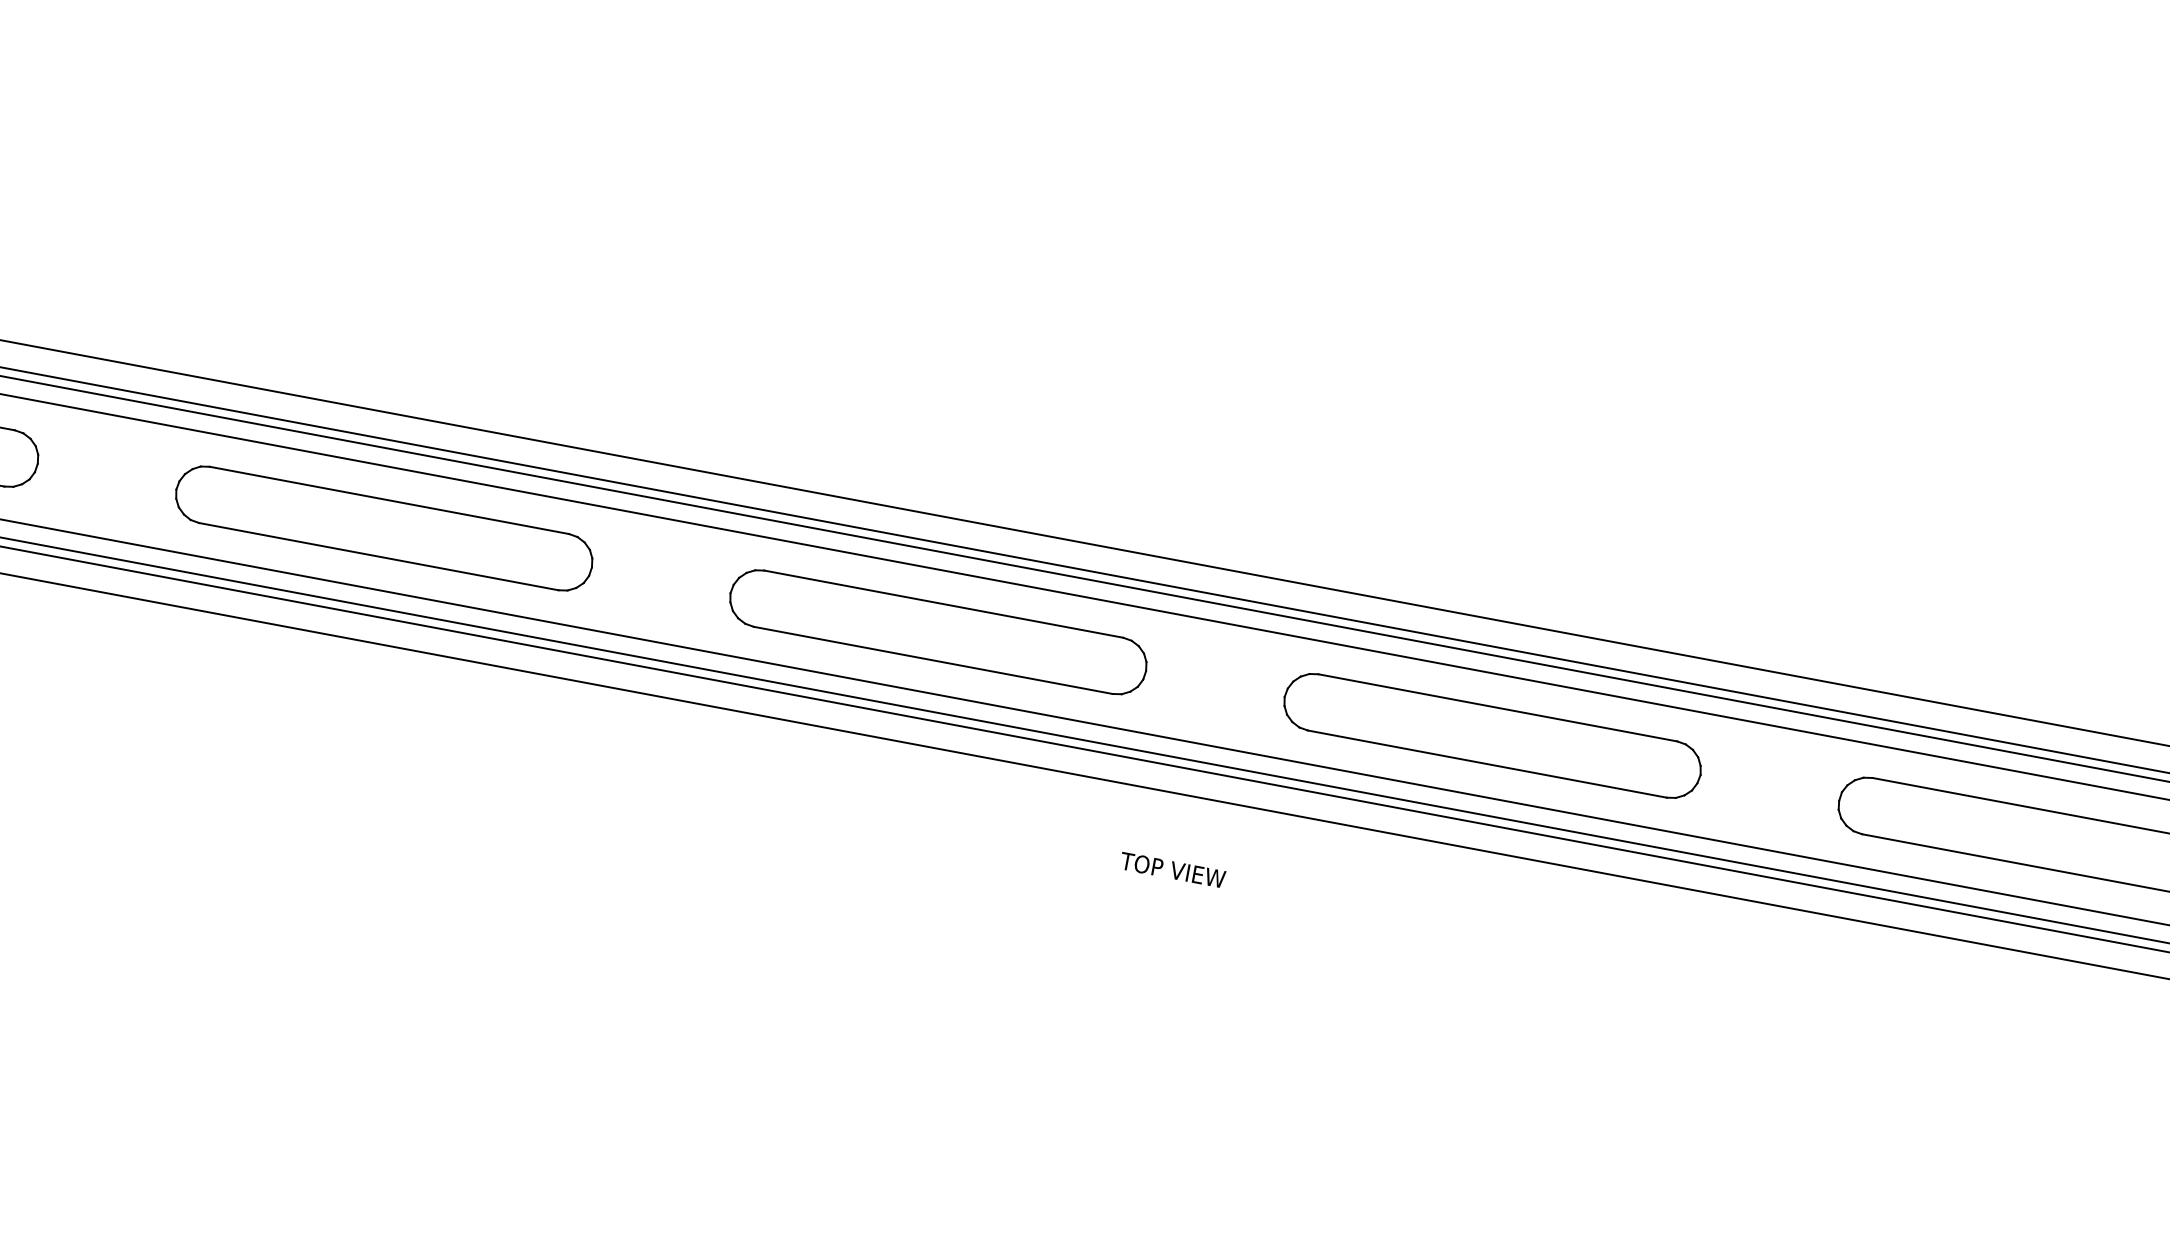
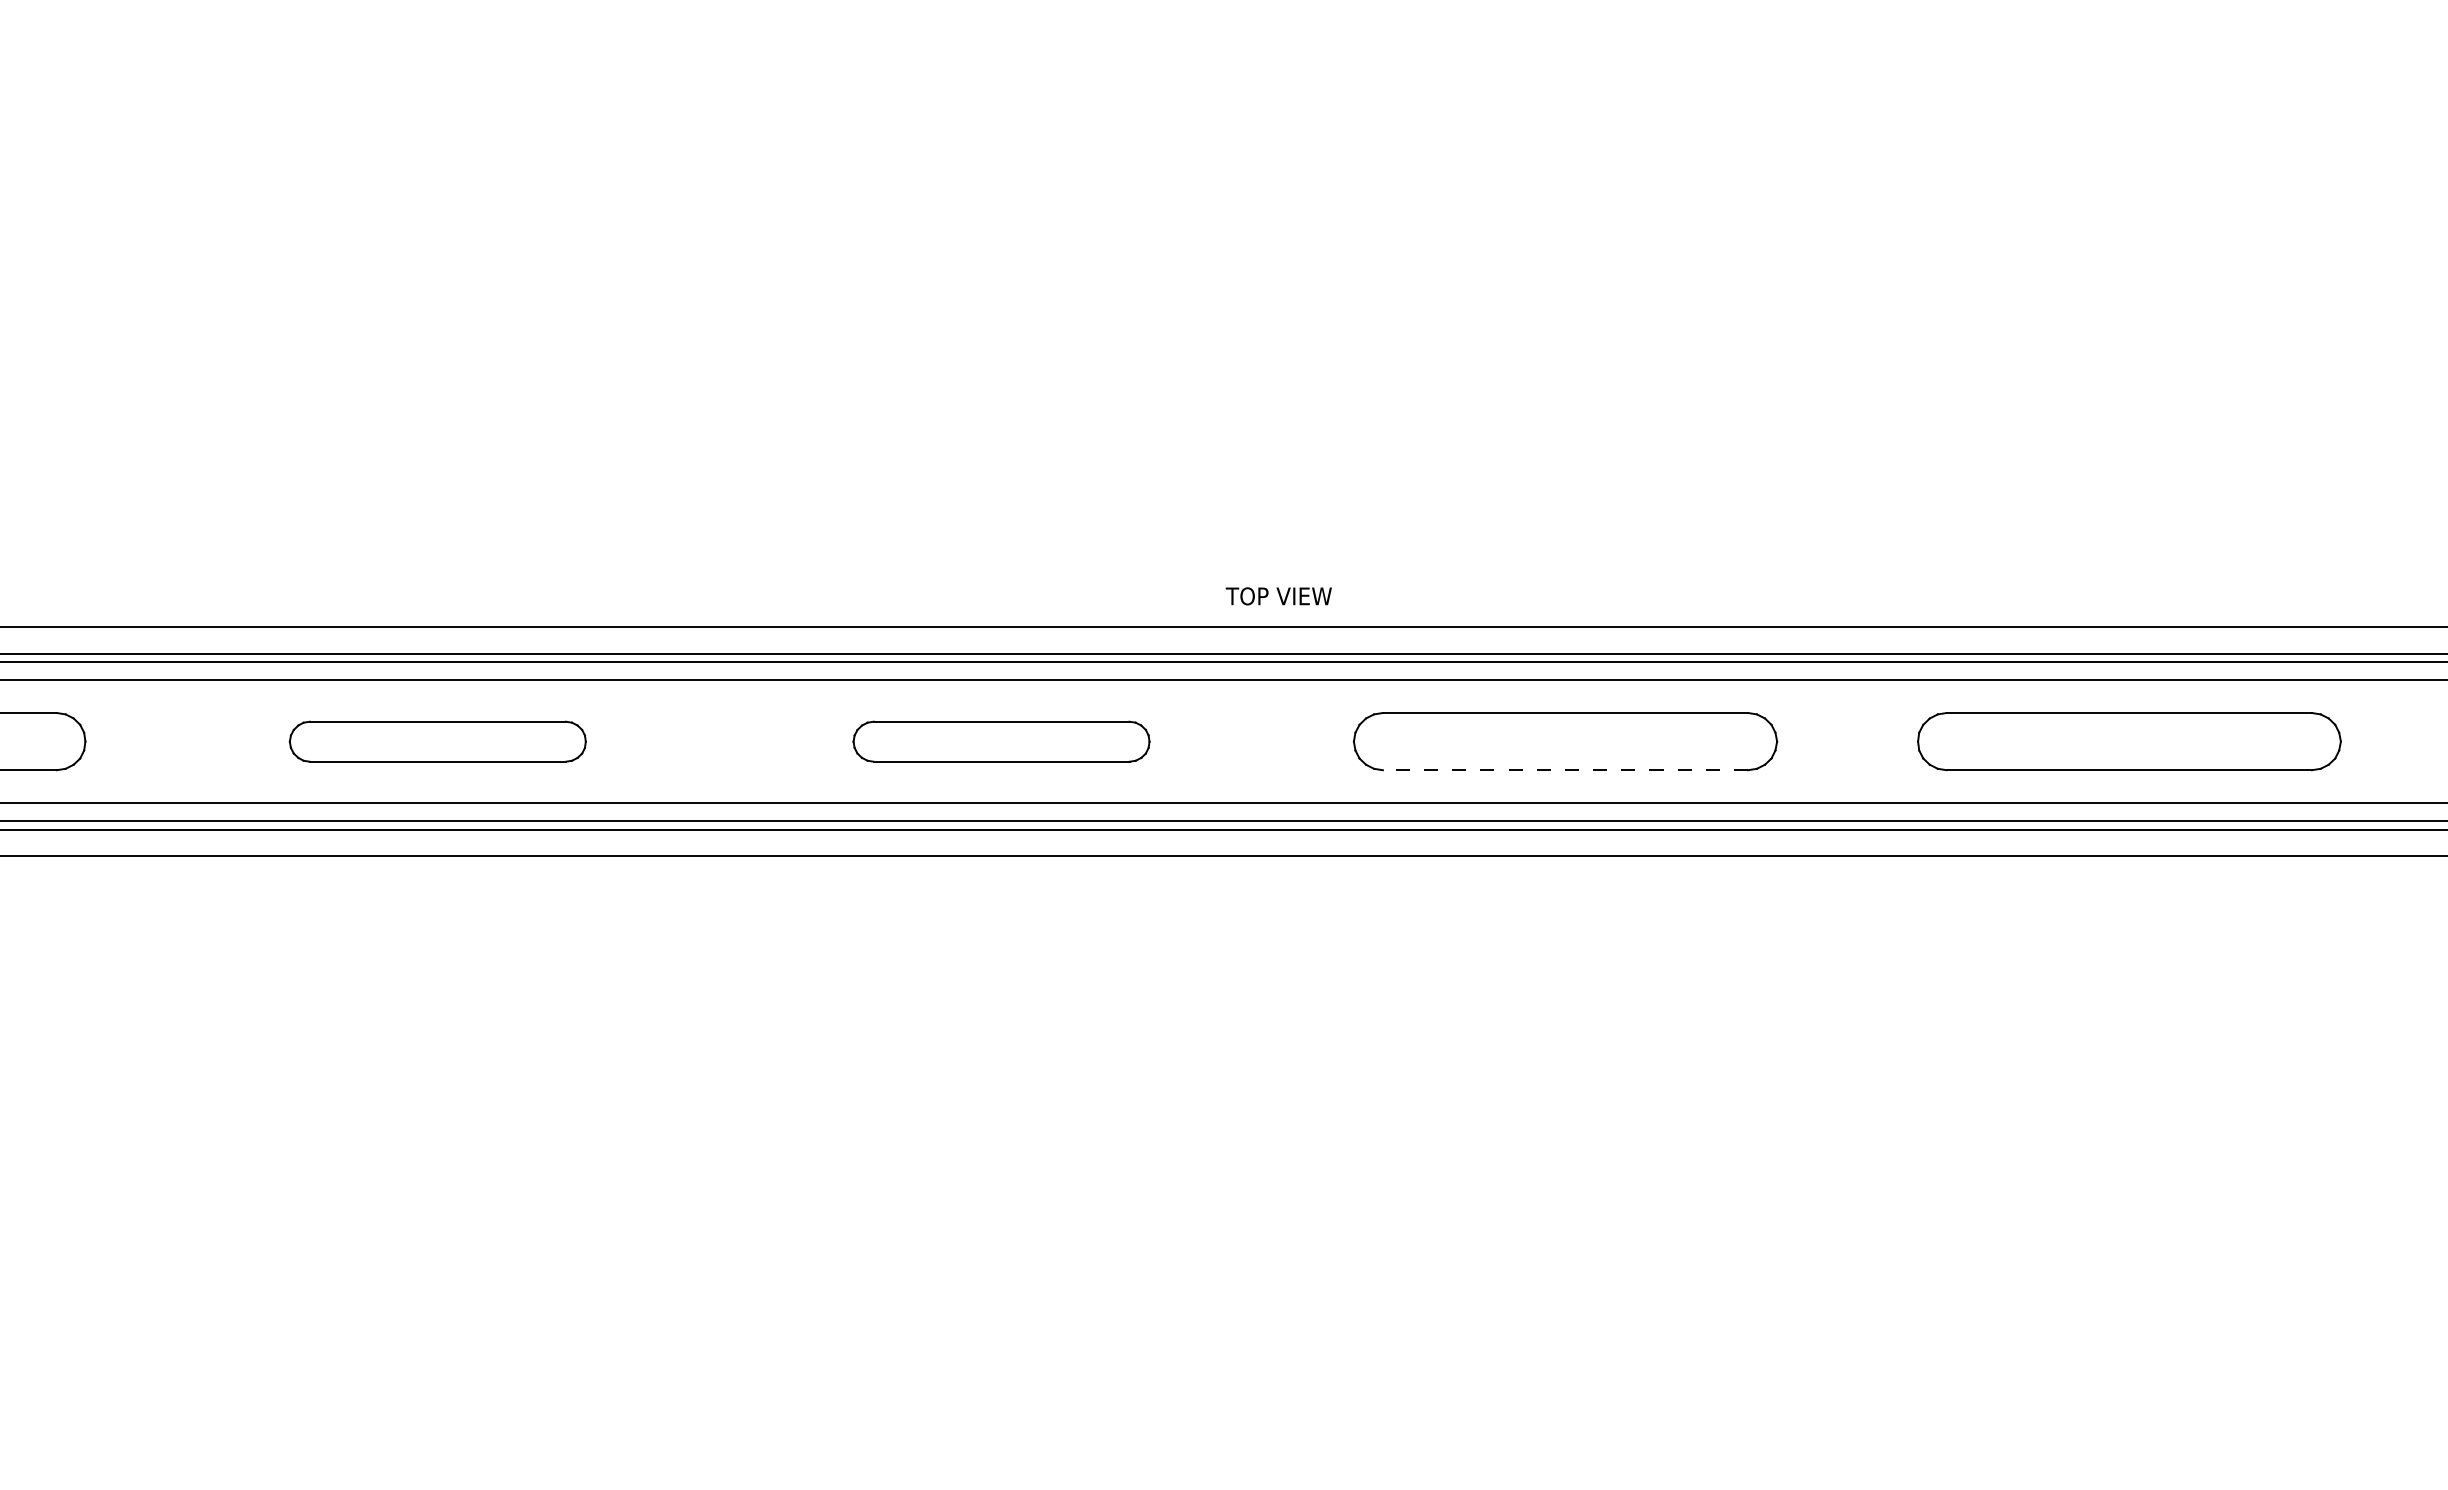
part: (383, 528) -> (437, 741), size x0.7
part: (938, 632) -> (1001, 741), size x0.7
line: (1487, 764) -> (1565, 770), solid -> dashed
text: (1172, 870) -> (1278, 596), moved

